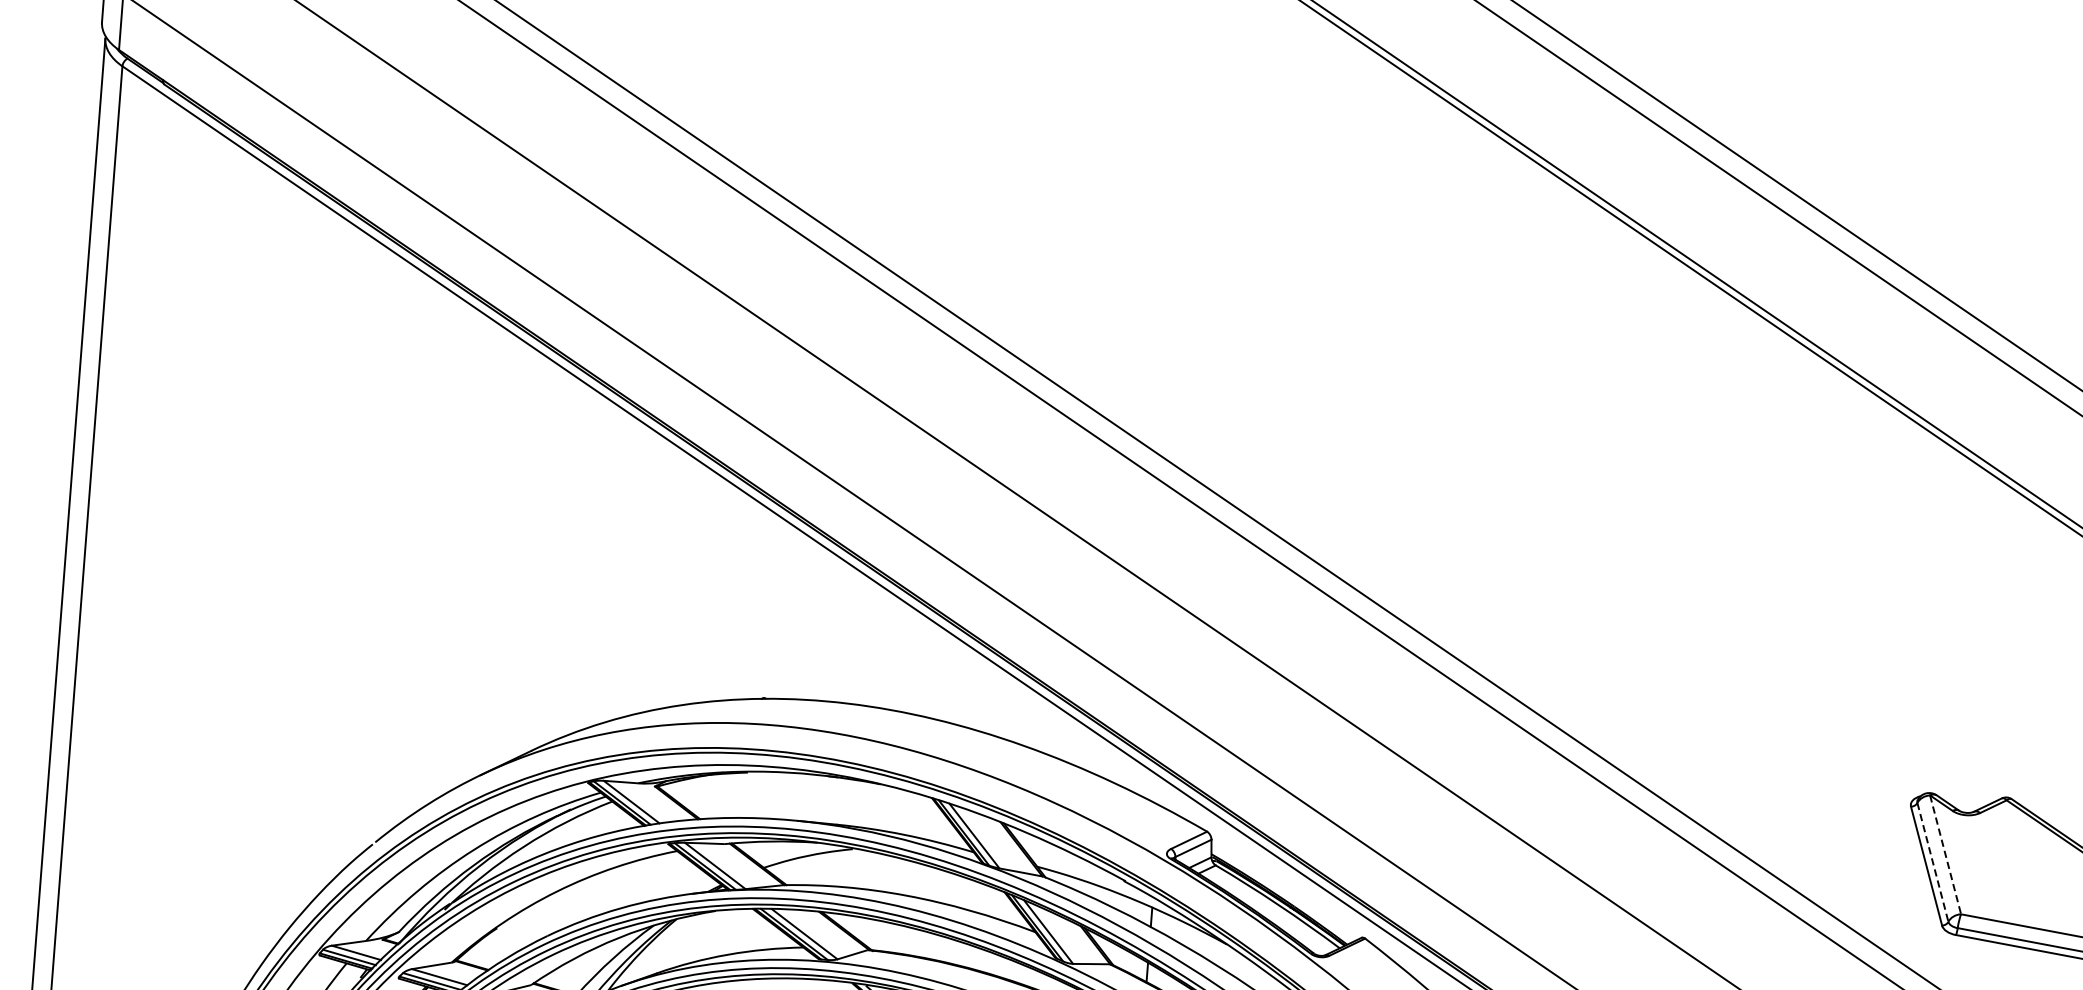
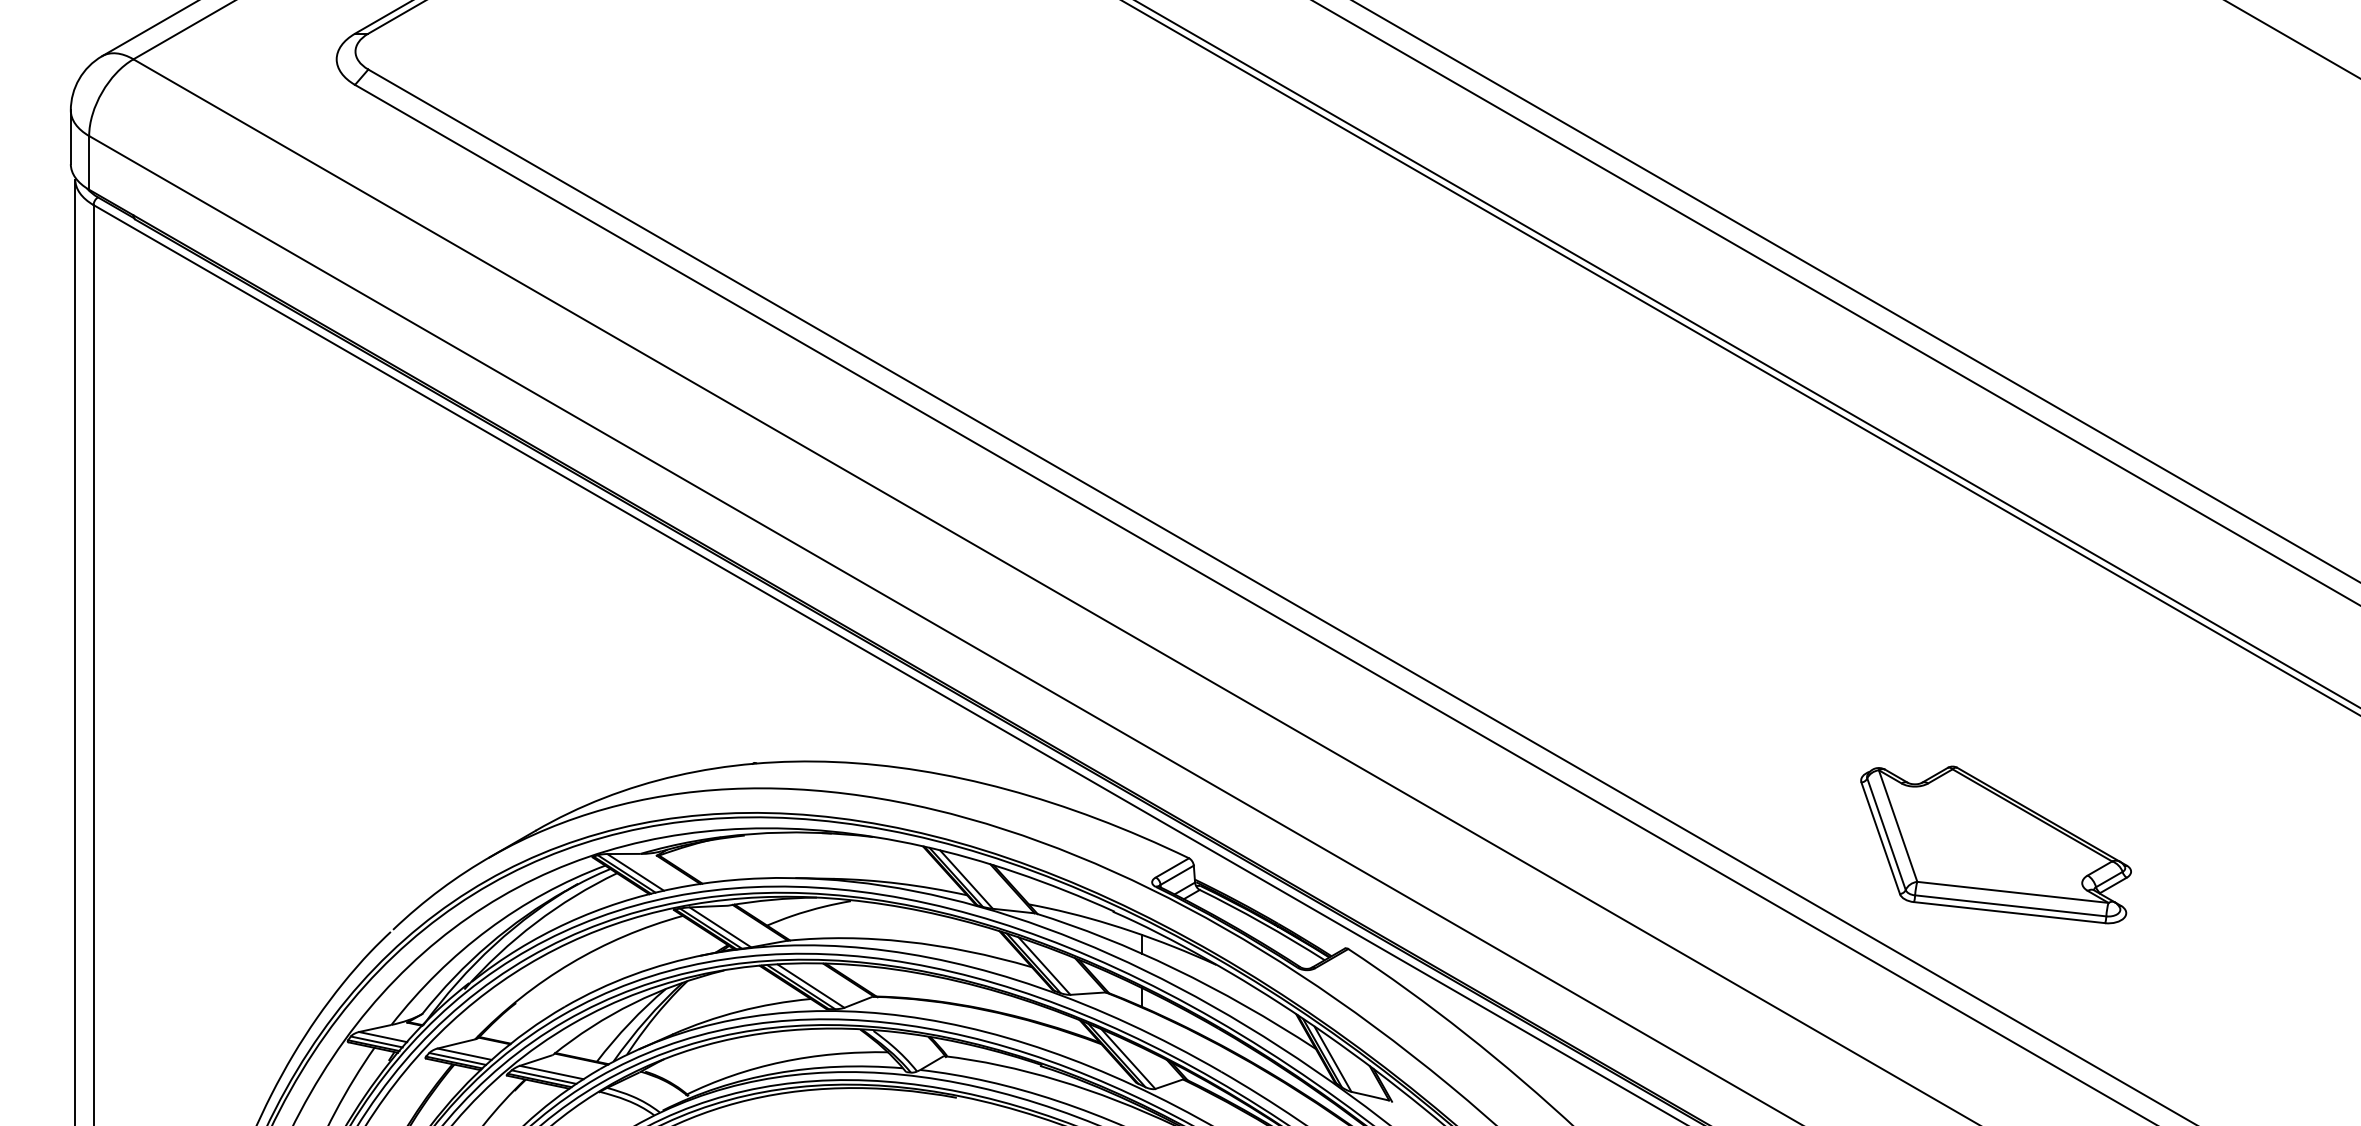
line: (1945, 855) -> (1898, 826), dashed -> solid
line: (1932, 862) -> (1886, 834), dashed -> solid

